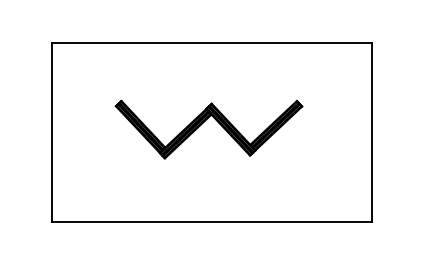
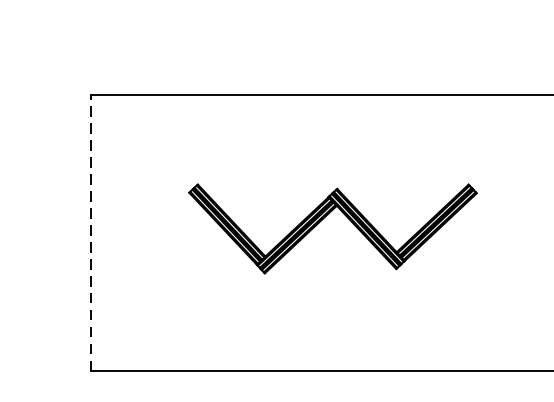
line: (52, 131) -> (91, 231), solid -> dashed

